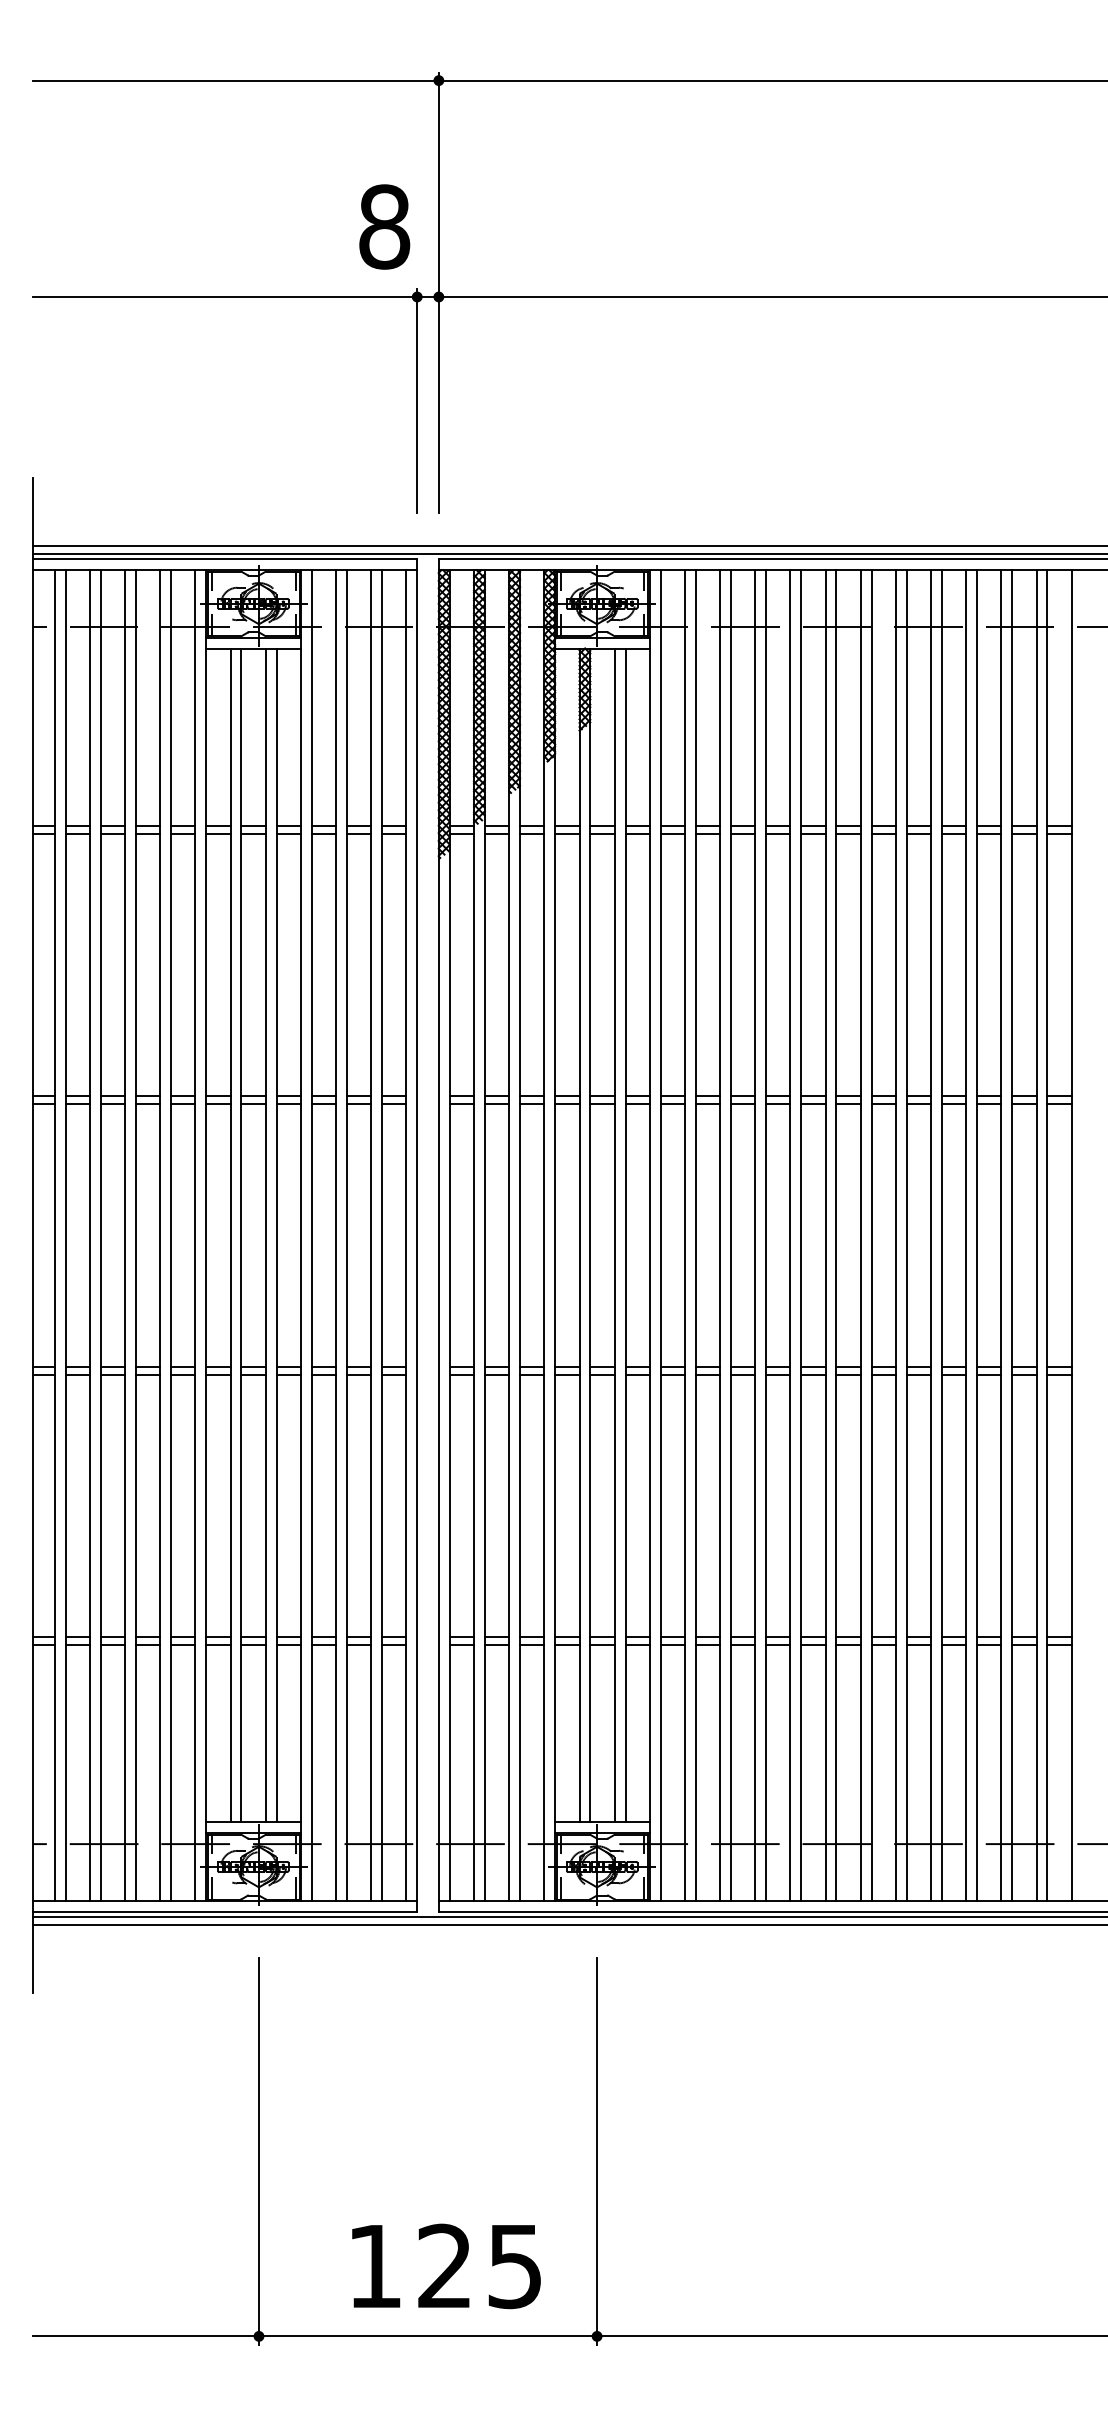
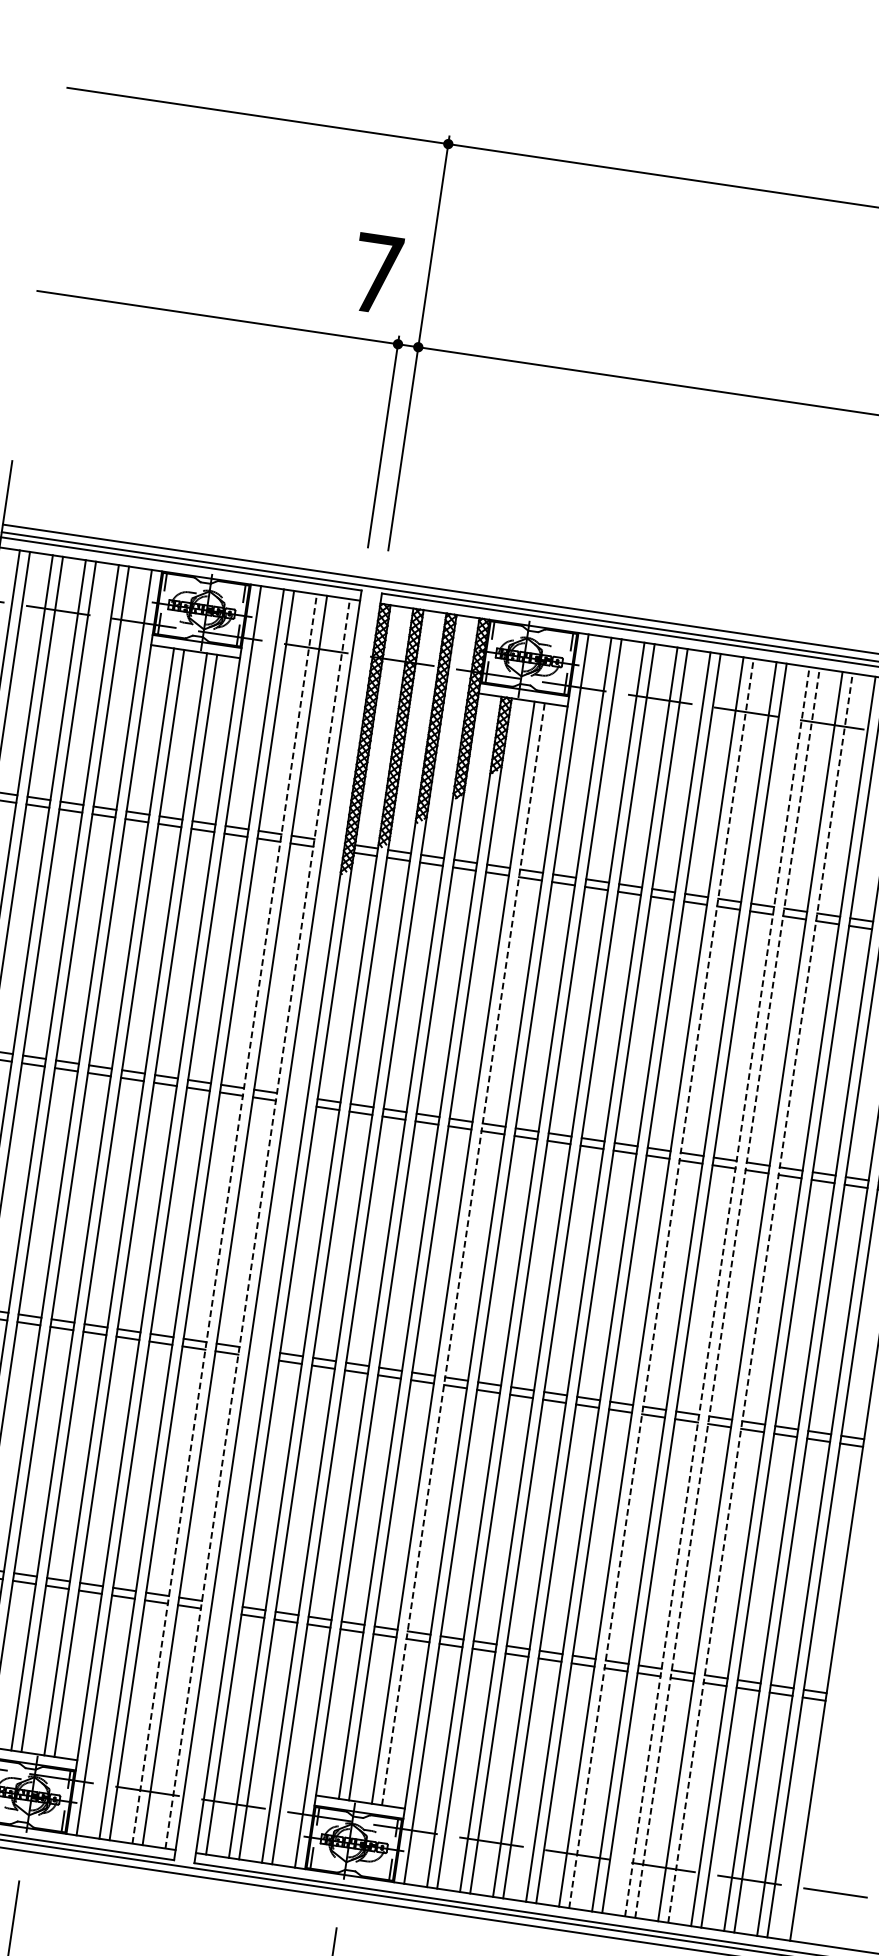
text: (384, 226) -> (377, 273), 8 -> 7
line: (371, 1235) -> (224, 1218), solid -> dashed
line: (406, 1235) -> (257, 1223), solid -> dashed
line: (625, 1235) -> (463, 1254), solid -> dashed
line: (836, 1235) -> (661, 1283), solid -> dashed
line: (895, 1235) -> (716, 1291), solid -> dashed
line: (906, 1235) -> (727, 1293), solid -> dashed
line: (941, 1235) -> (760, 1297), solid -> dashed

